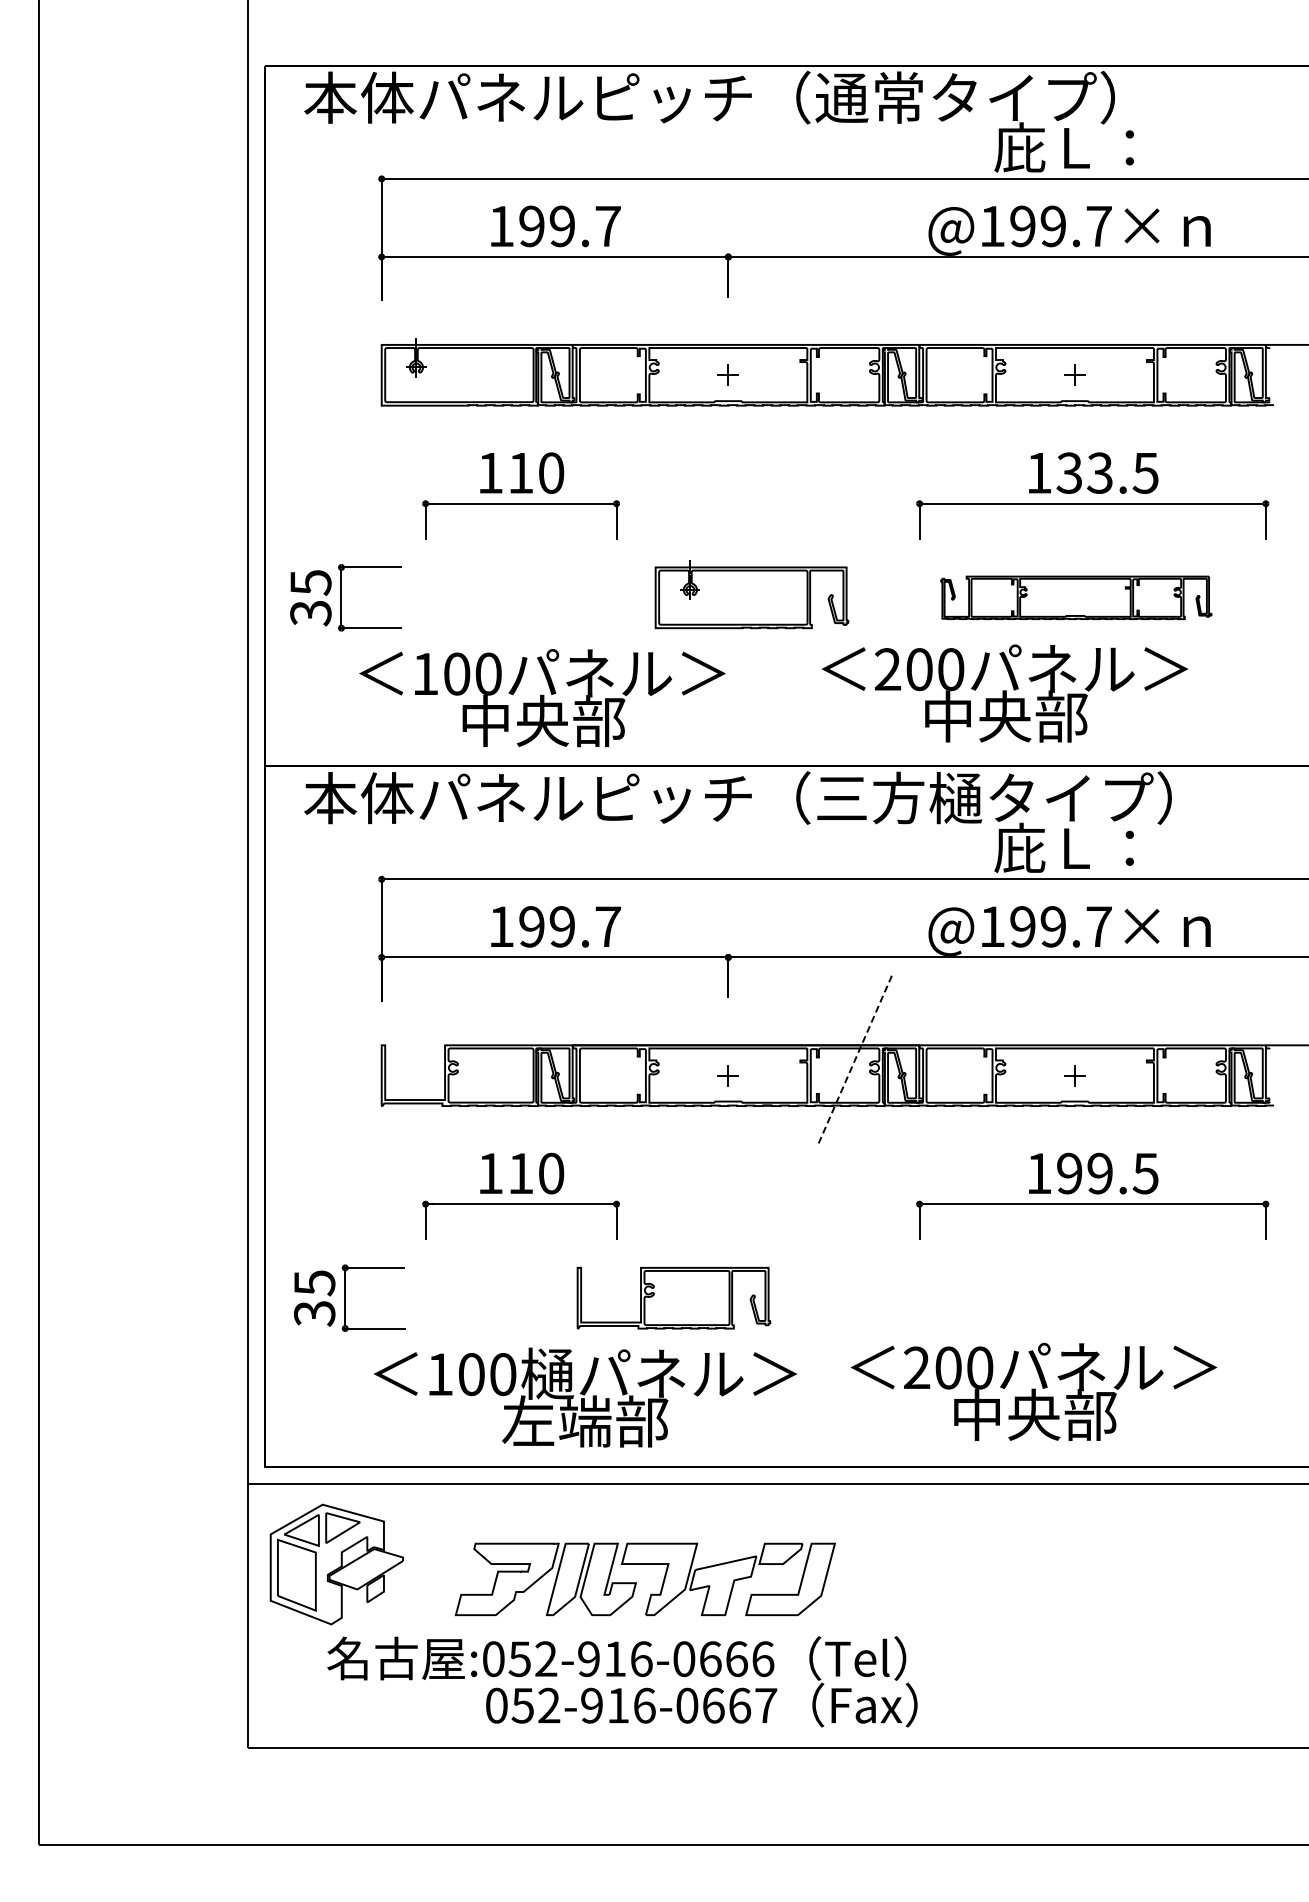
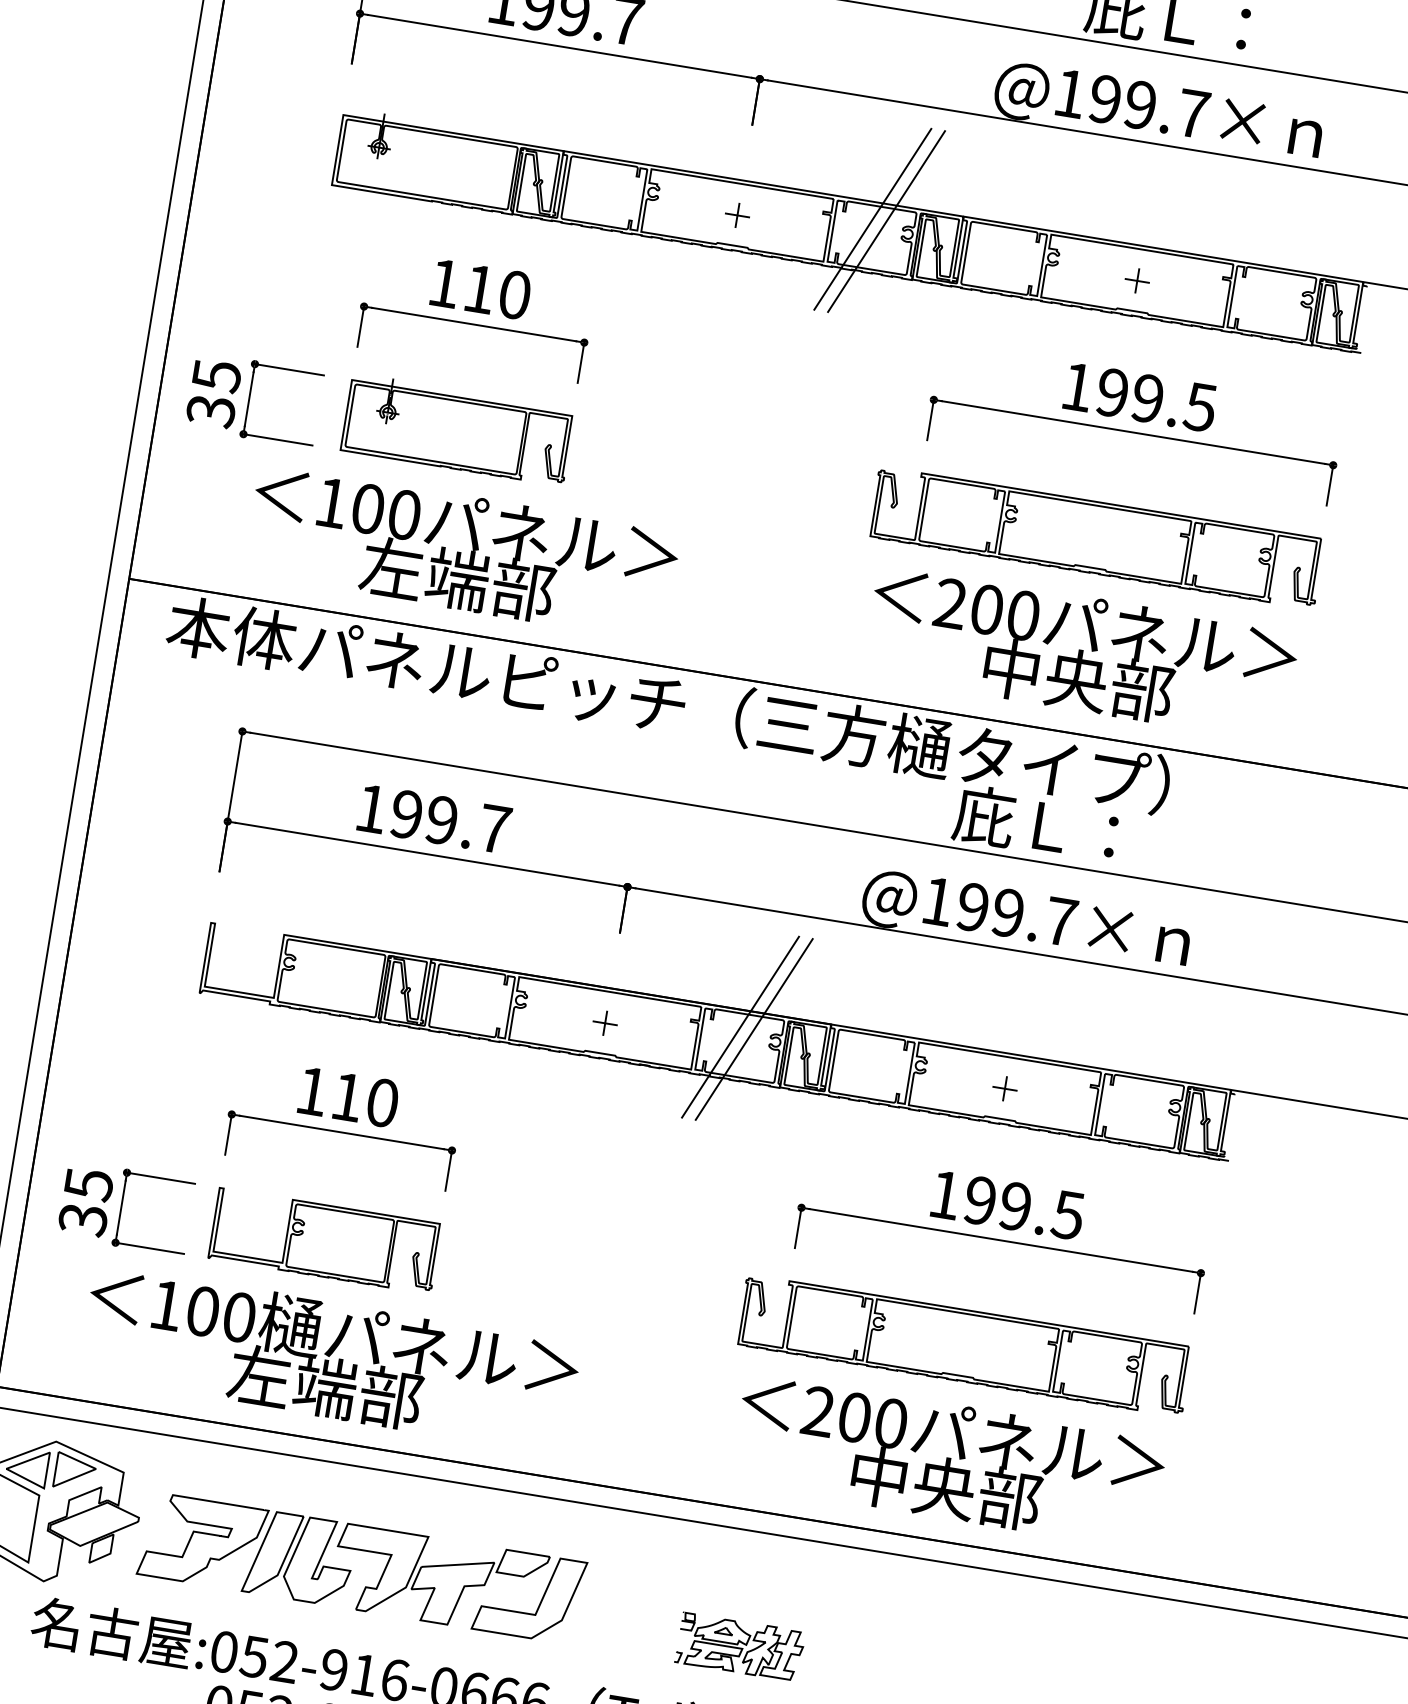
line: (843, 359) -> (873, 219), added
line: (854, 359) -> (885, 221), added
text: (1084, 472) -> (1129, 394), 133.5 -> 199.5
part: (751, 594) -> (457, 429), moved
part: (1076, 597) -> (1097, 537), size x1.43
text: (1004, 693) -> (1080, 653), moved
text: (513, 720) -> (424, 573), 中央部 -> 左端部
line: (843, 1059) -> (741, 1026), added
line: (854, 1060) -> (753, 1029), dashed -> solid
part: (673, 1298) -> (324, 1241), moved
part: (1076, 1298) -> (964, 1346), added
text: (1033, 1391) -> (948, 1460), moved
text: (585, 1397) -> (330, 1359), moved
part: (636, 1582) -> (351, 1570), moved
part: (928, 1583) -> (740, 1646), added

